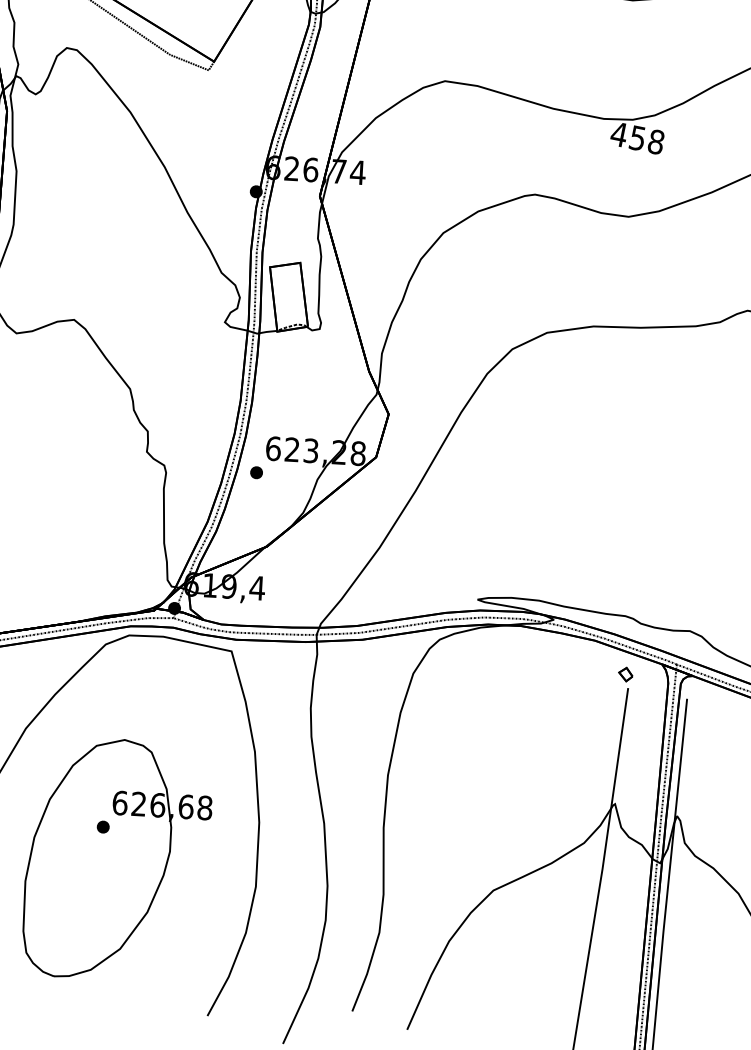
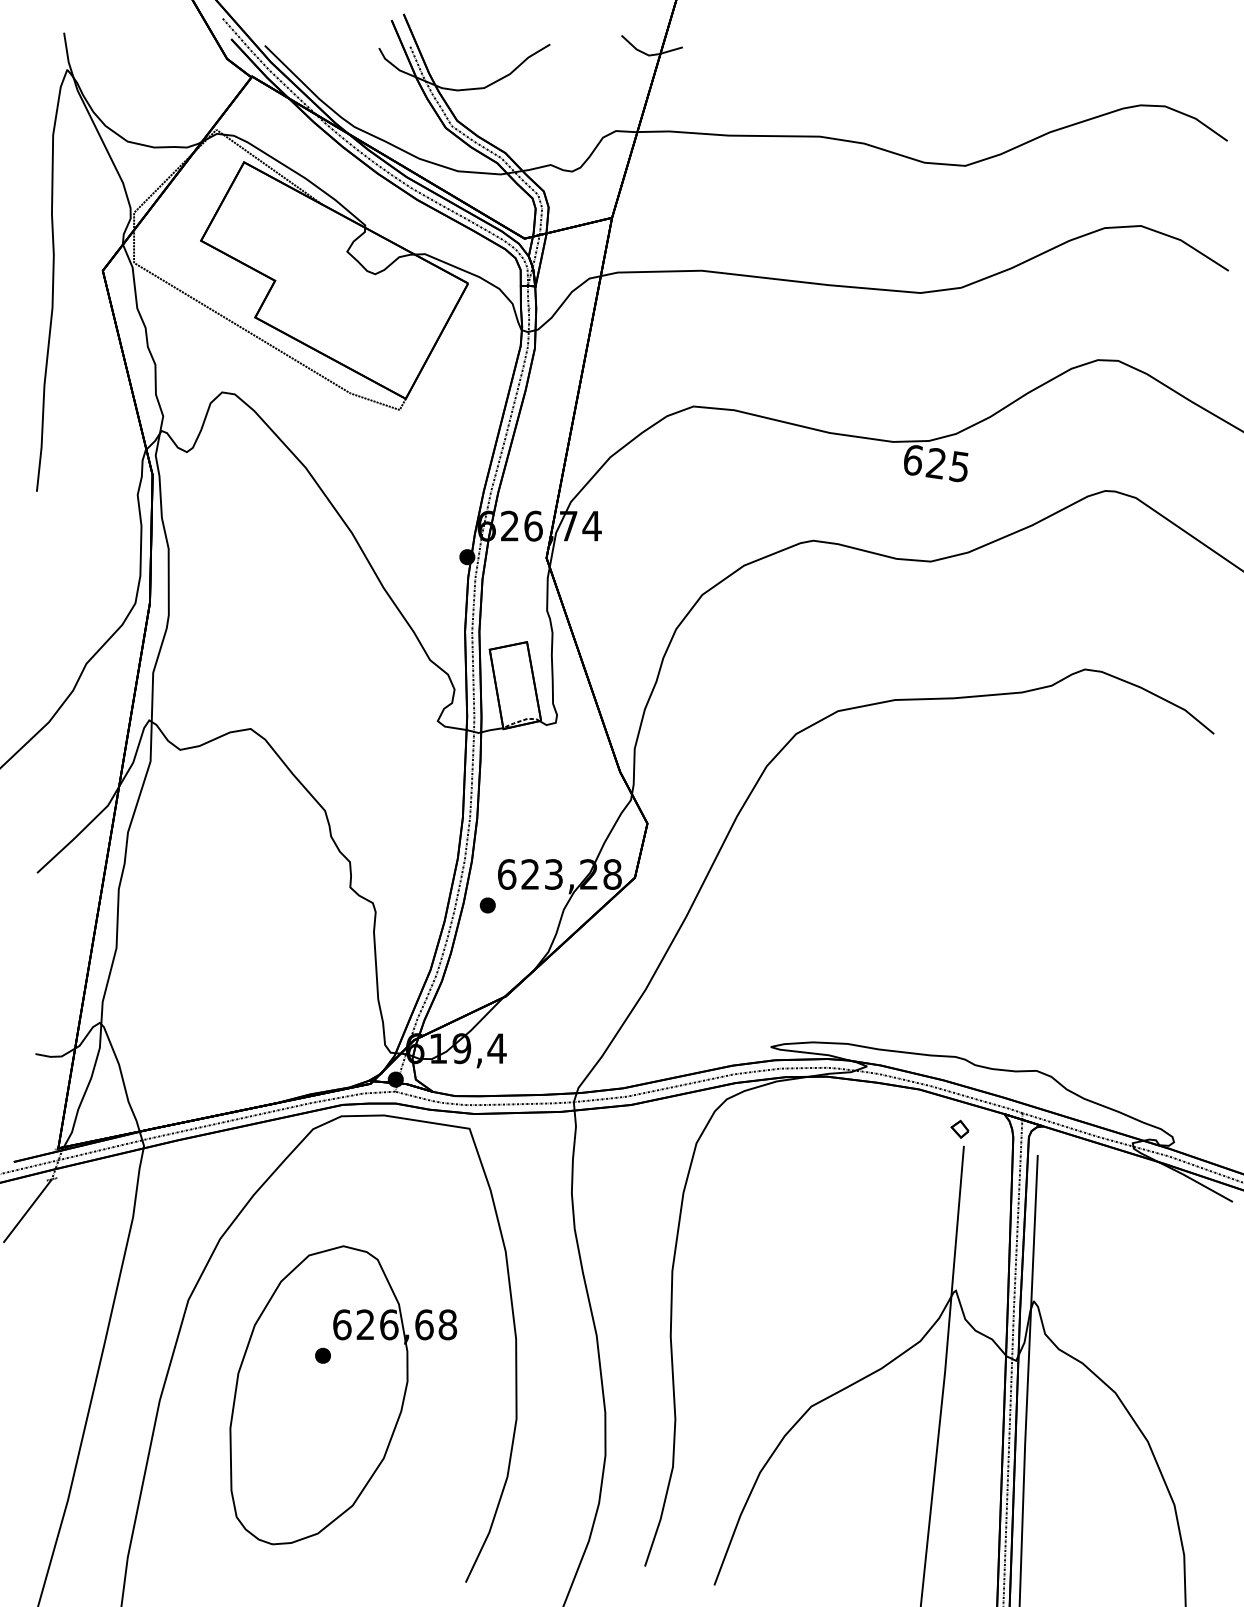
text: (636, 138) -> (935, 463), 458 -> 625

